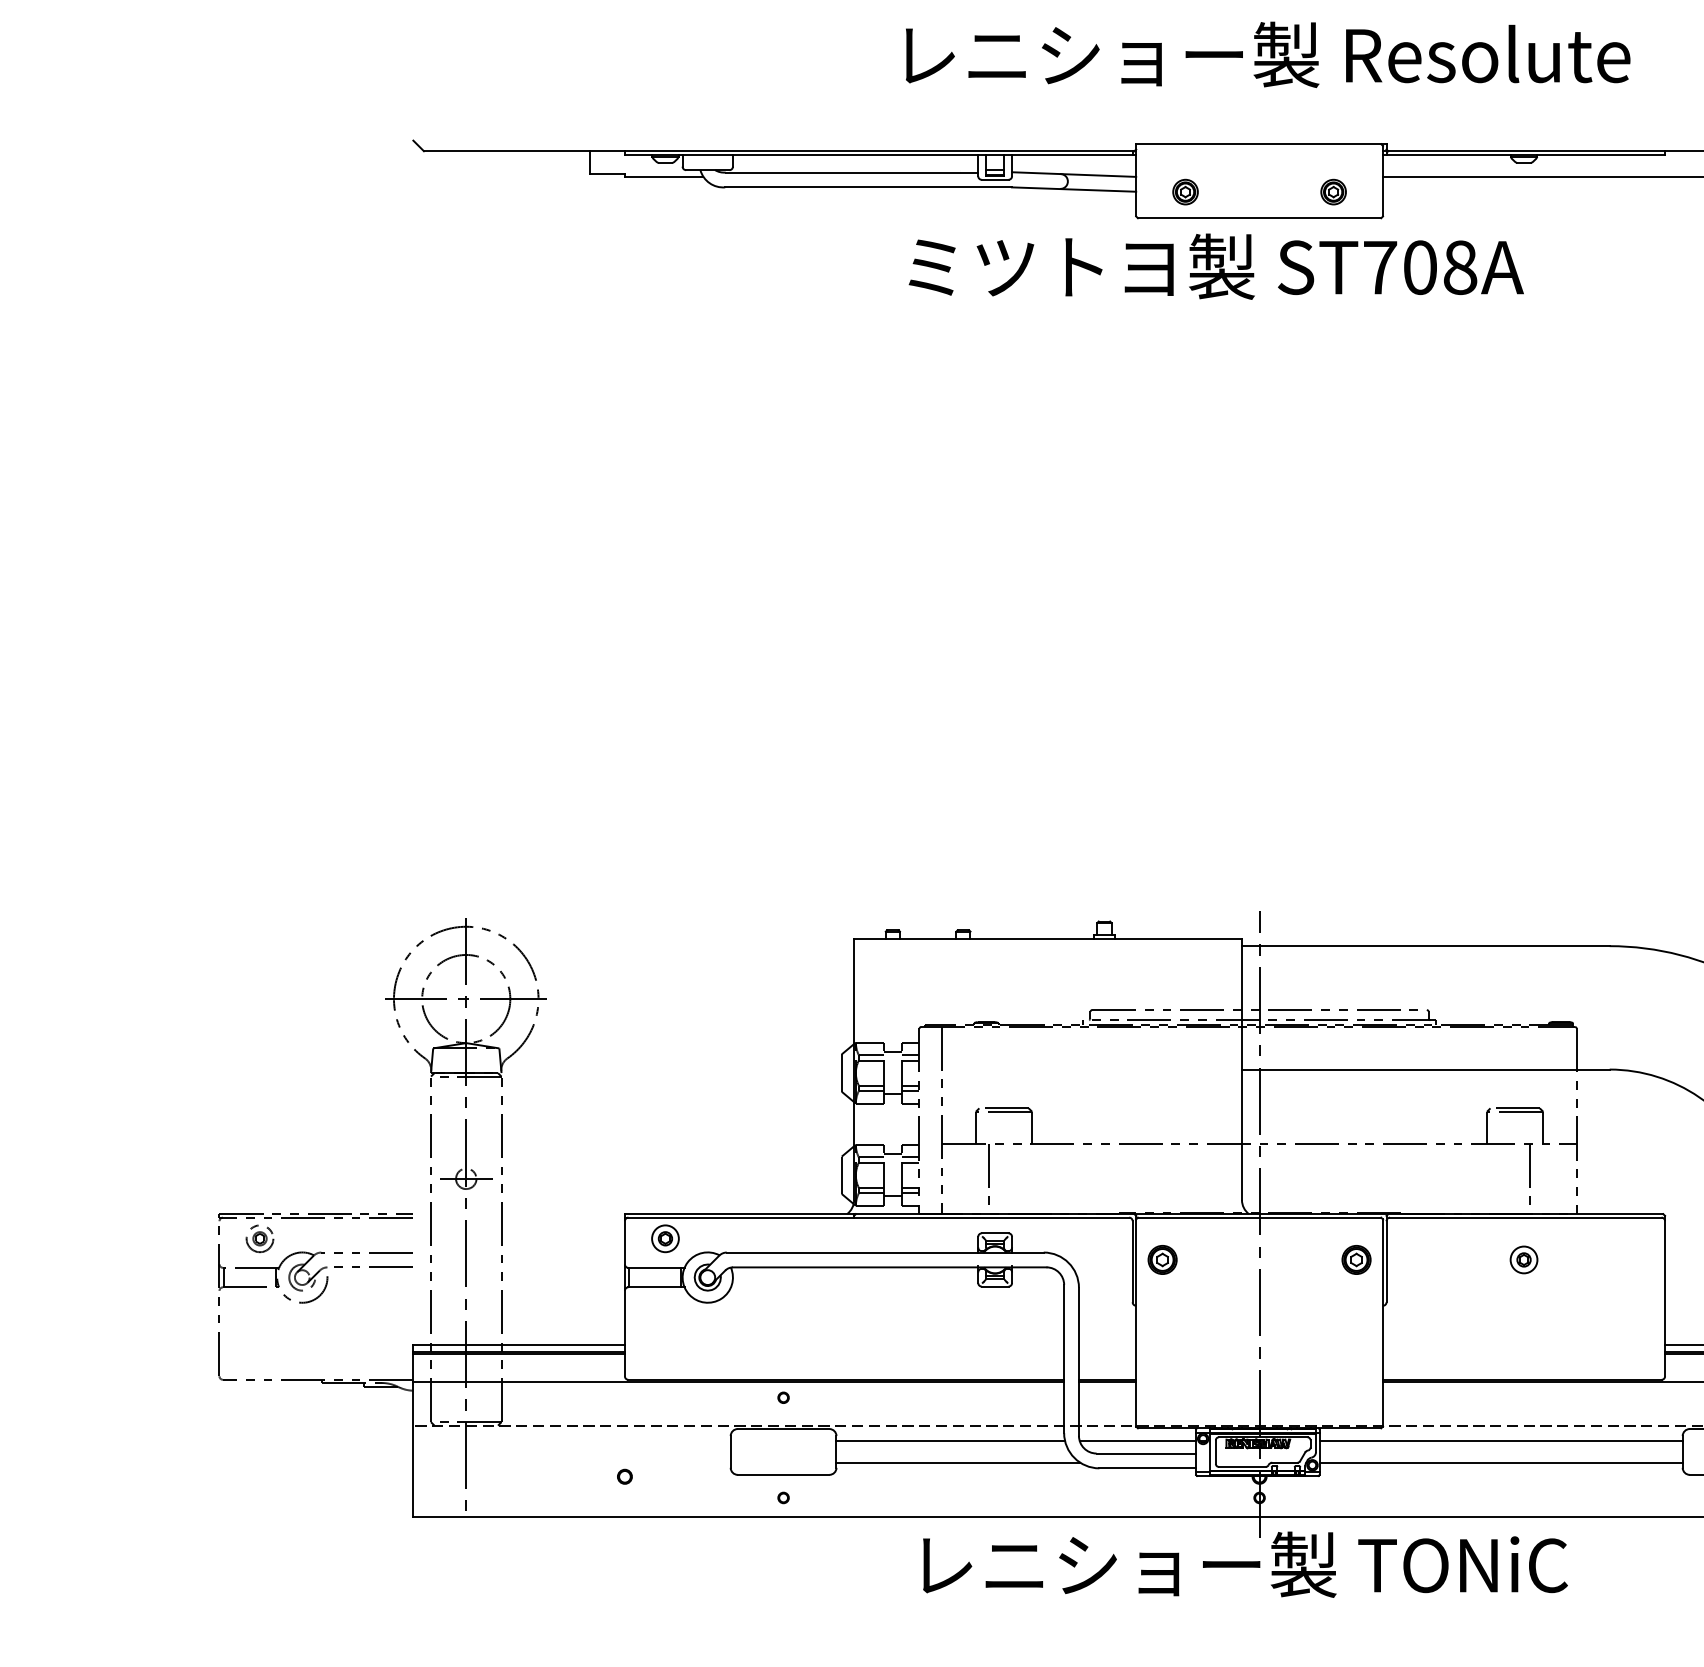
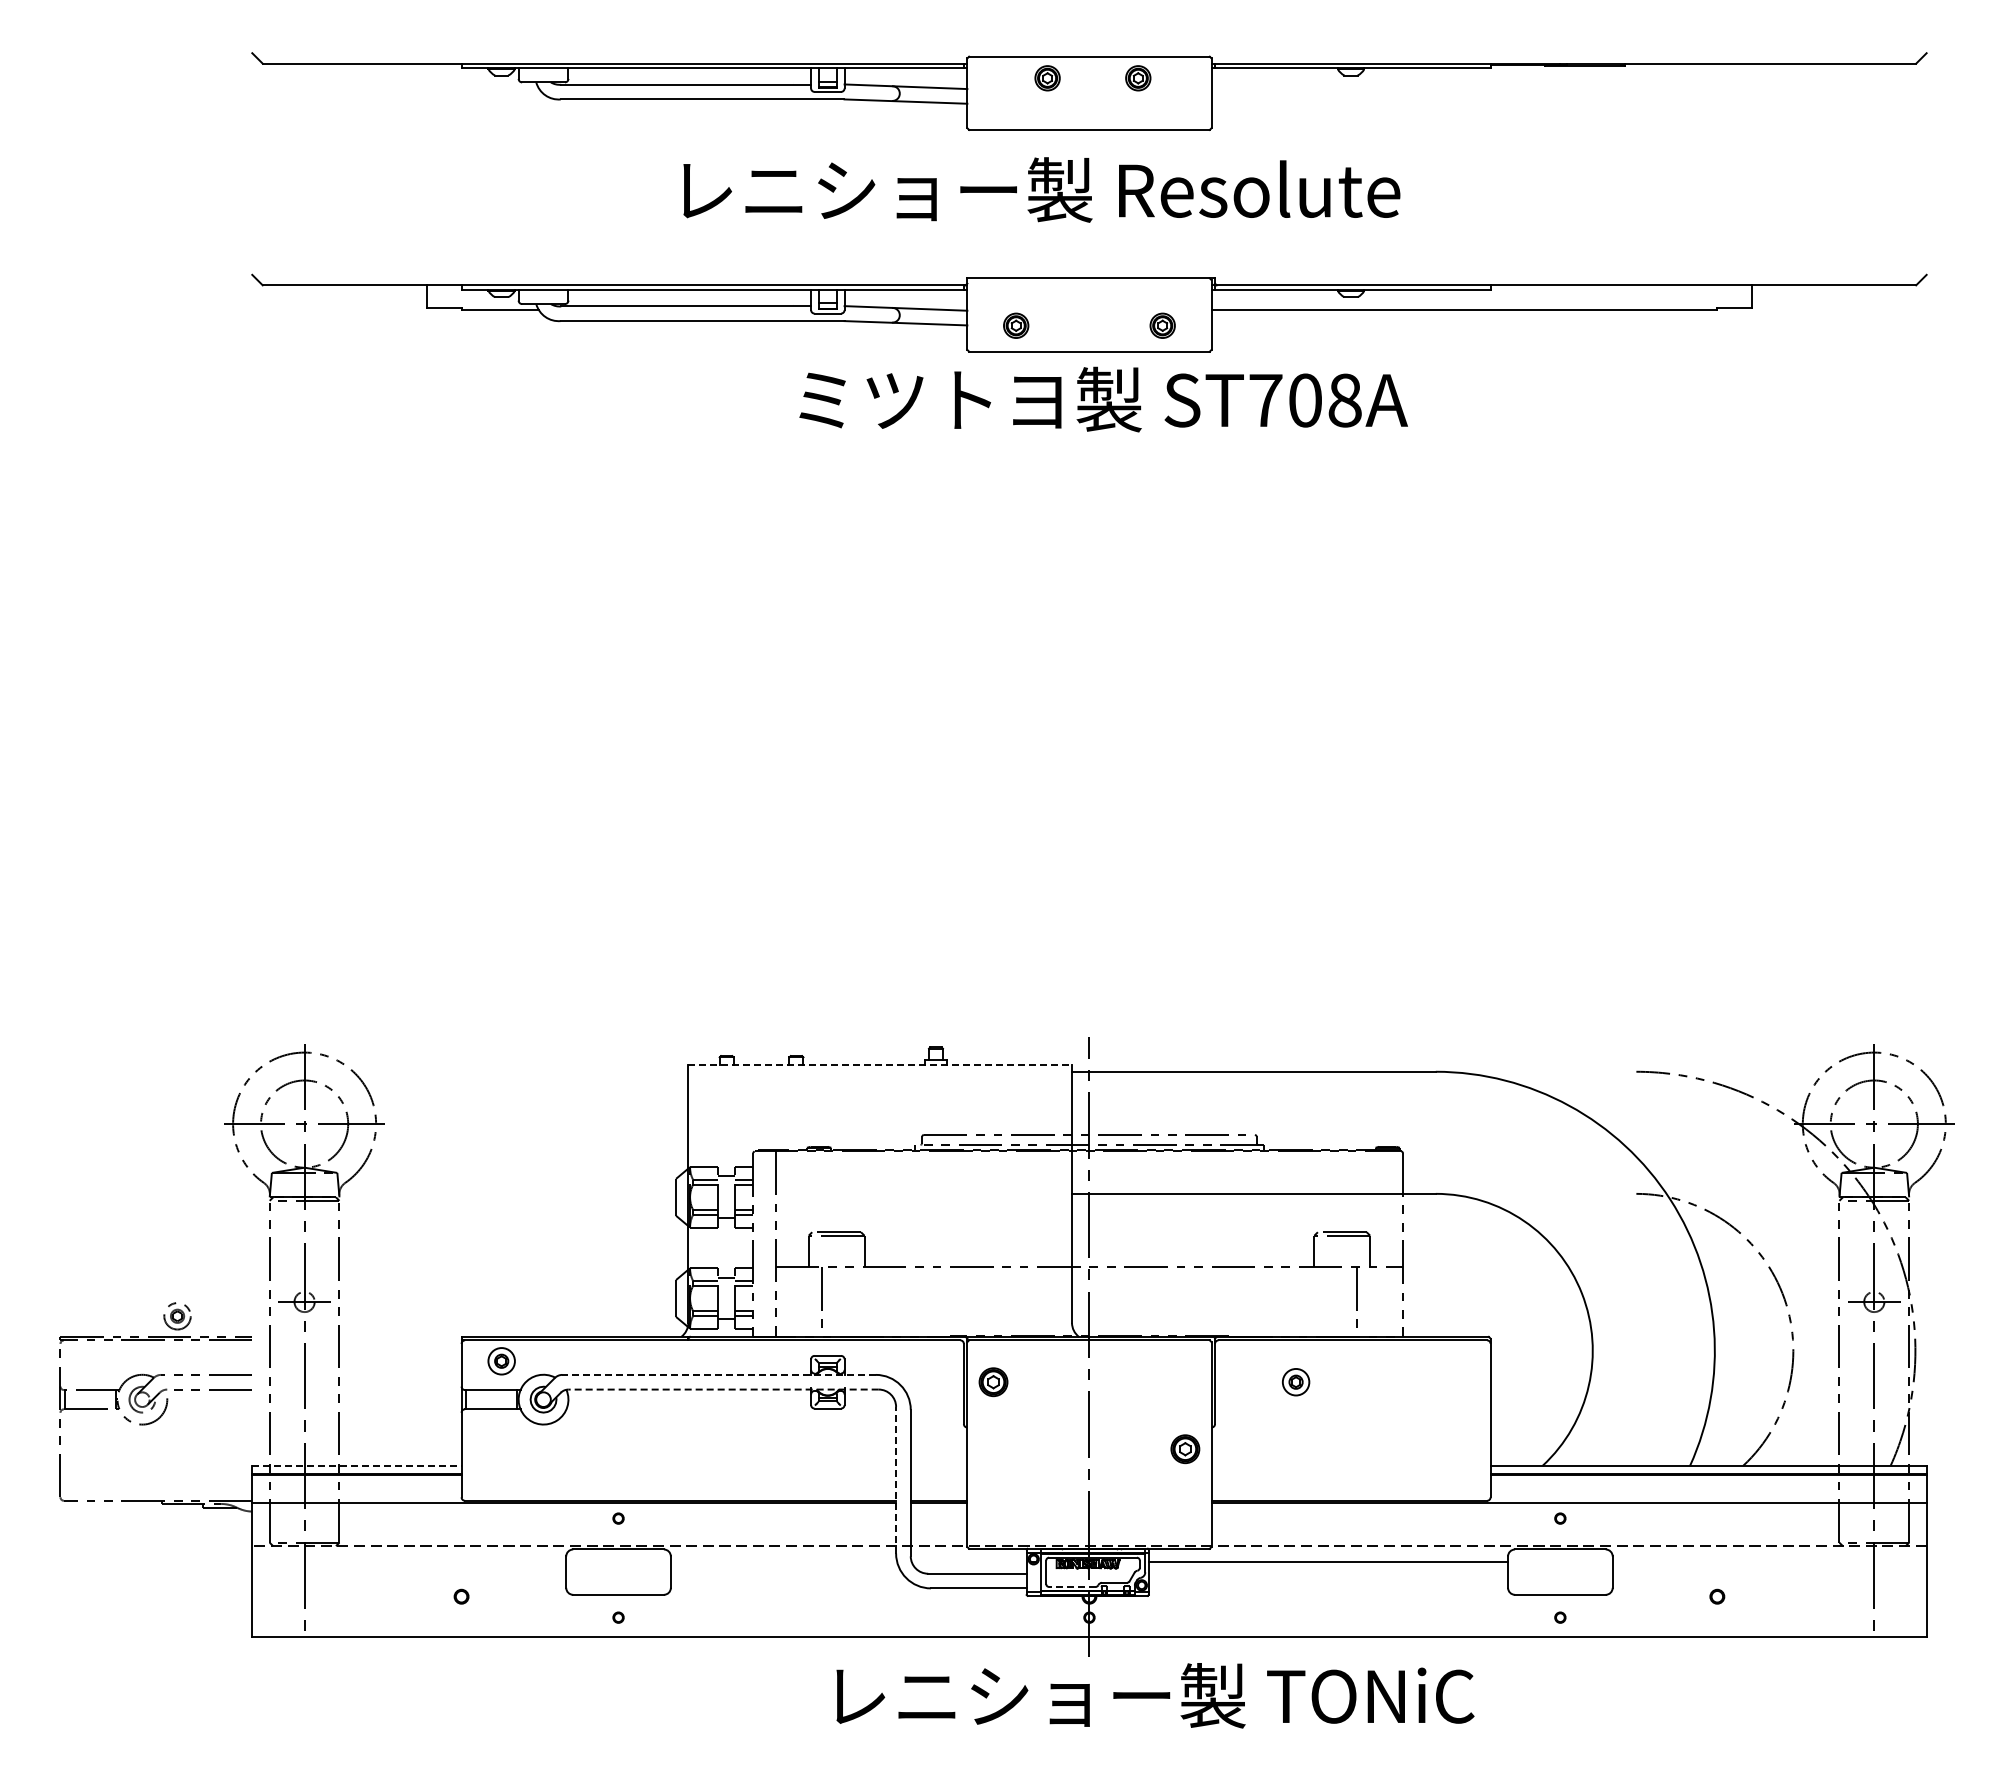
text: (1267, 54) -> (1041, 189), moved
text: (1216, 266) -> (1103, 399), moved
line: (1048, 938) -> (880, 1064), solid -> dashed
part: (259, 1239) -> (177, 1316), moved
line: (885, 1252) -> (719, 1374), solid -> dashed
part: (1356, 1260) -> (1185, 1449), moved
part: (1524, 1260) -> (1296, 1382), moved
line: (889, 1267) -> (723, 1389), solid -> dashed
line: (518, 1344) -> (356, 1465), solid -> dashed
line: (1064, 1358) -> (896, 1479), solid -> dashed
line: (950, 1441) -> (783, 1561), removed
line: (1137, 1441) -> (968, 1561), removed
line: (957, 1462) -> (790, 1582), removed
line: (1501, 1462) -> (1328, 1582), removed
line: (1241, 1466) -> (1071, 1586), solid -> dashed
text: (1245, 1564) -> (1155, 1695), moved

